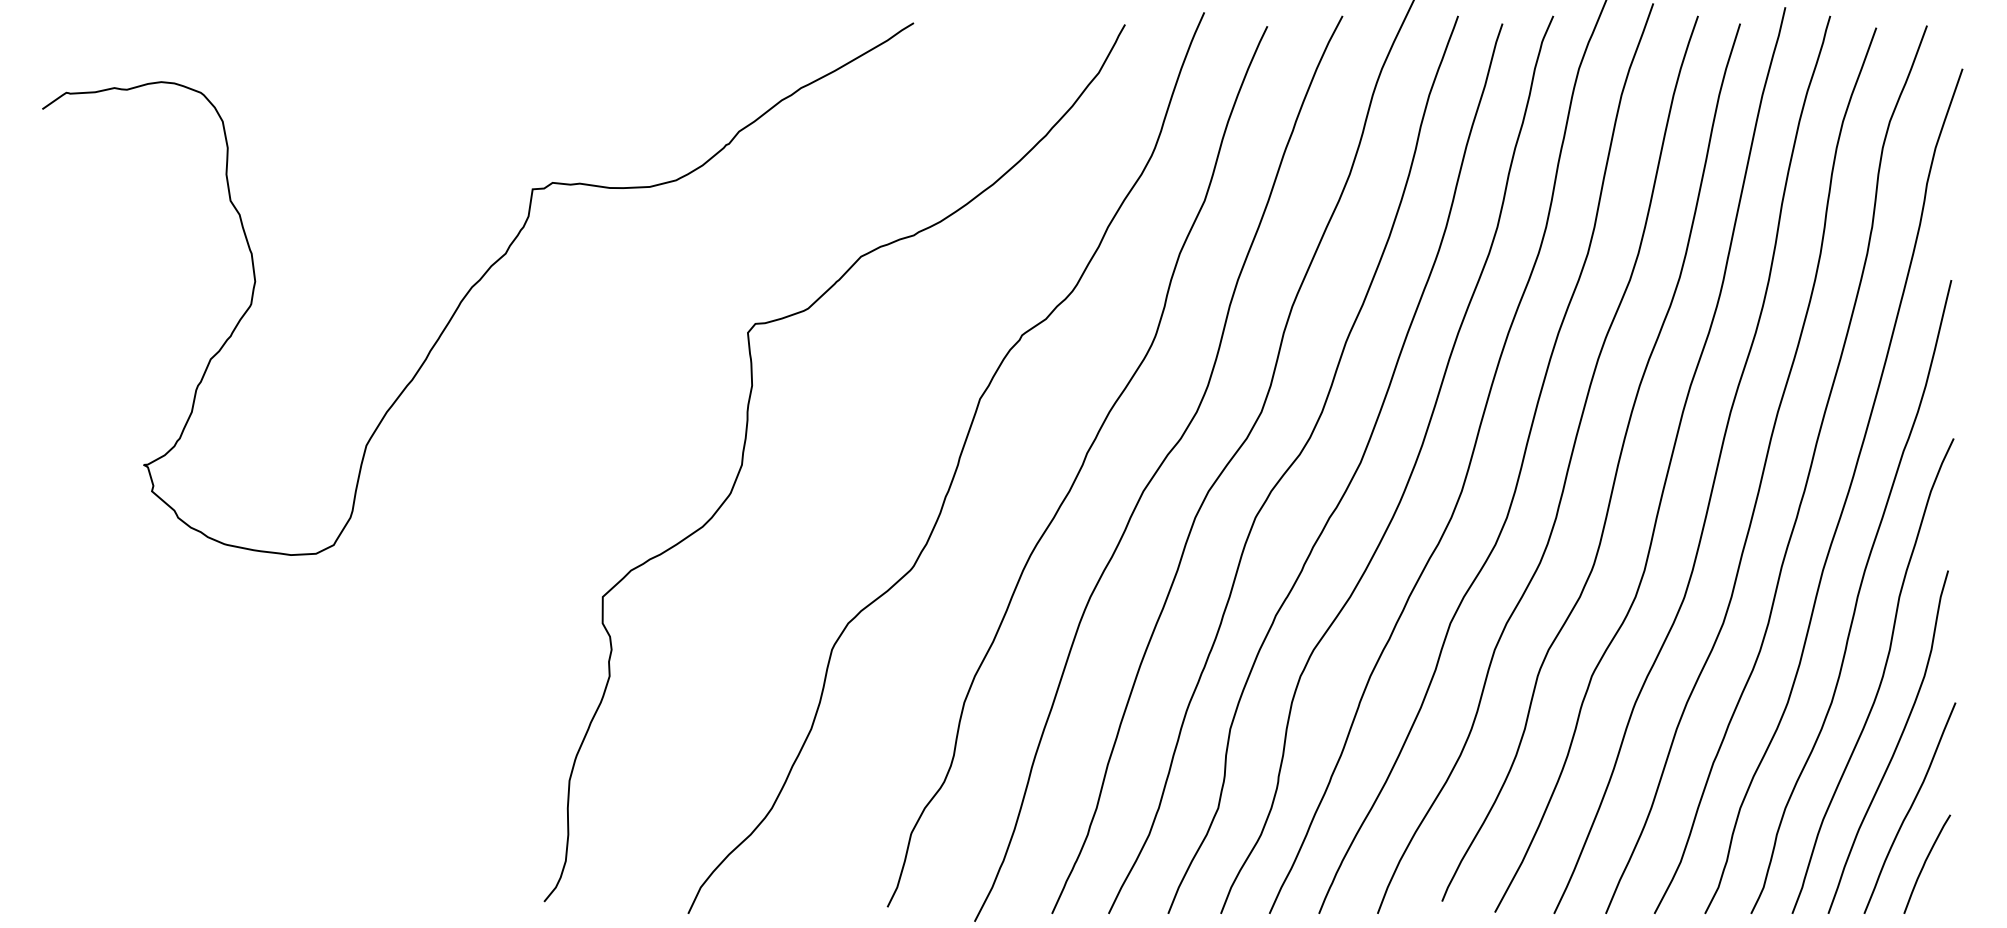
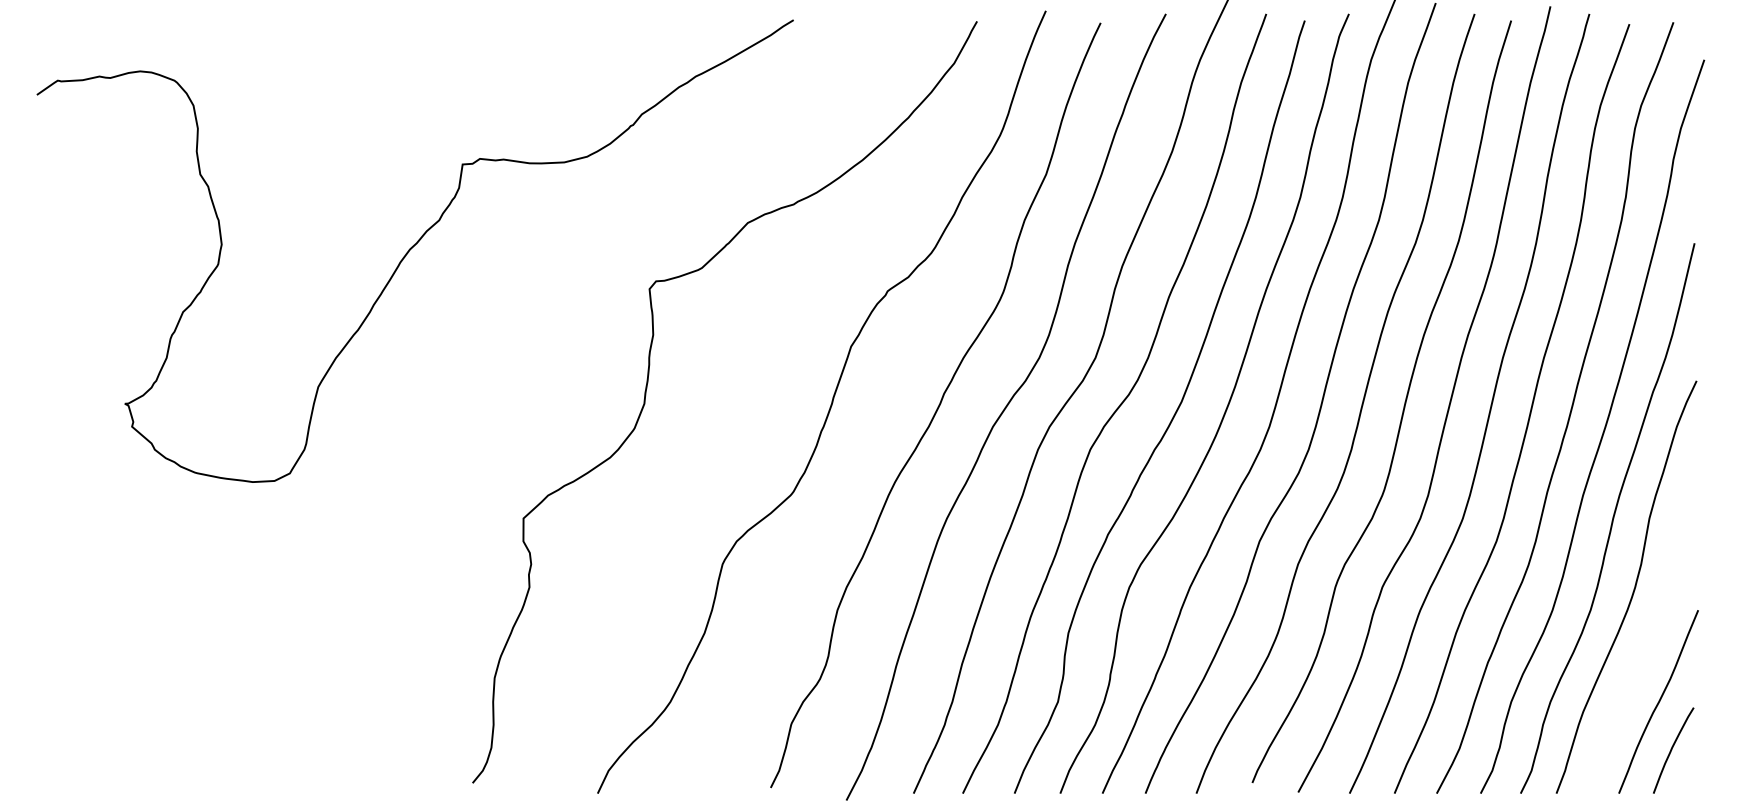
curve: (1895, 745) -> (1646, 647), removed

